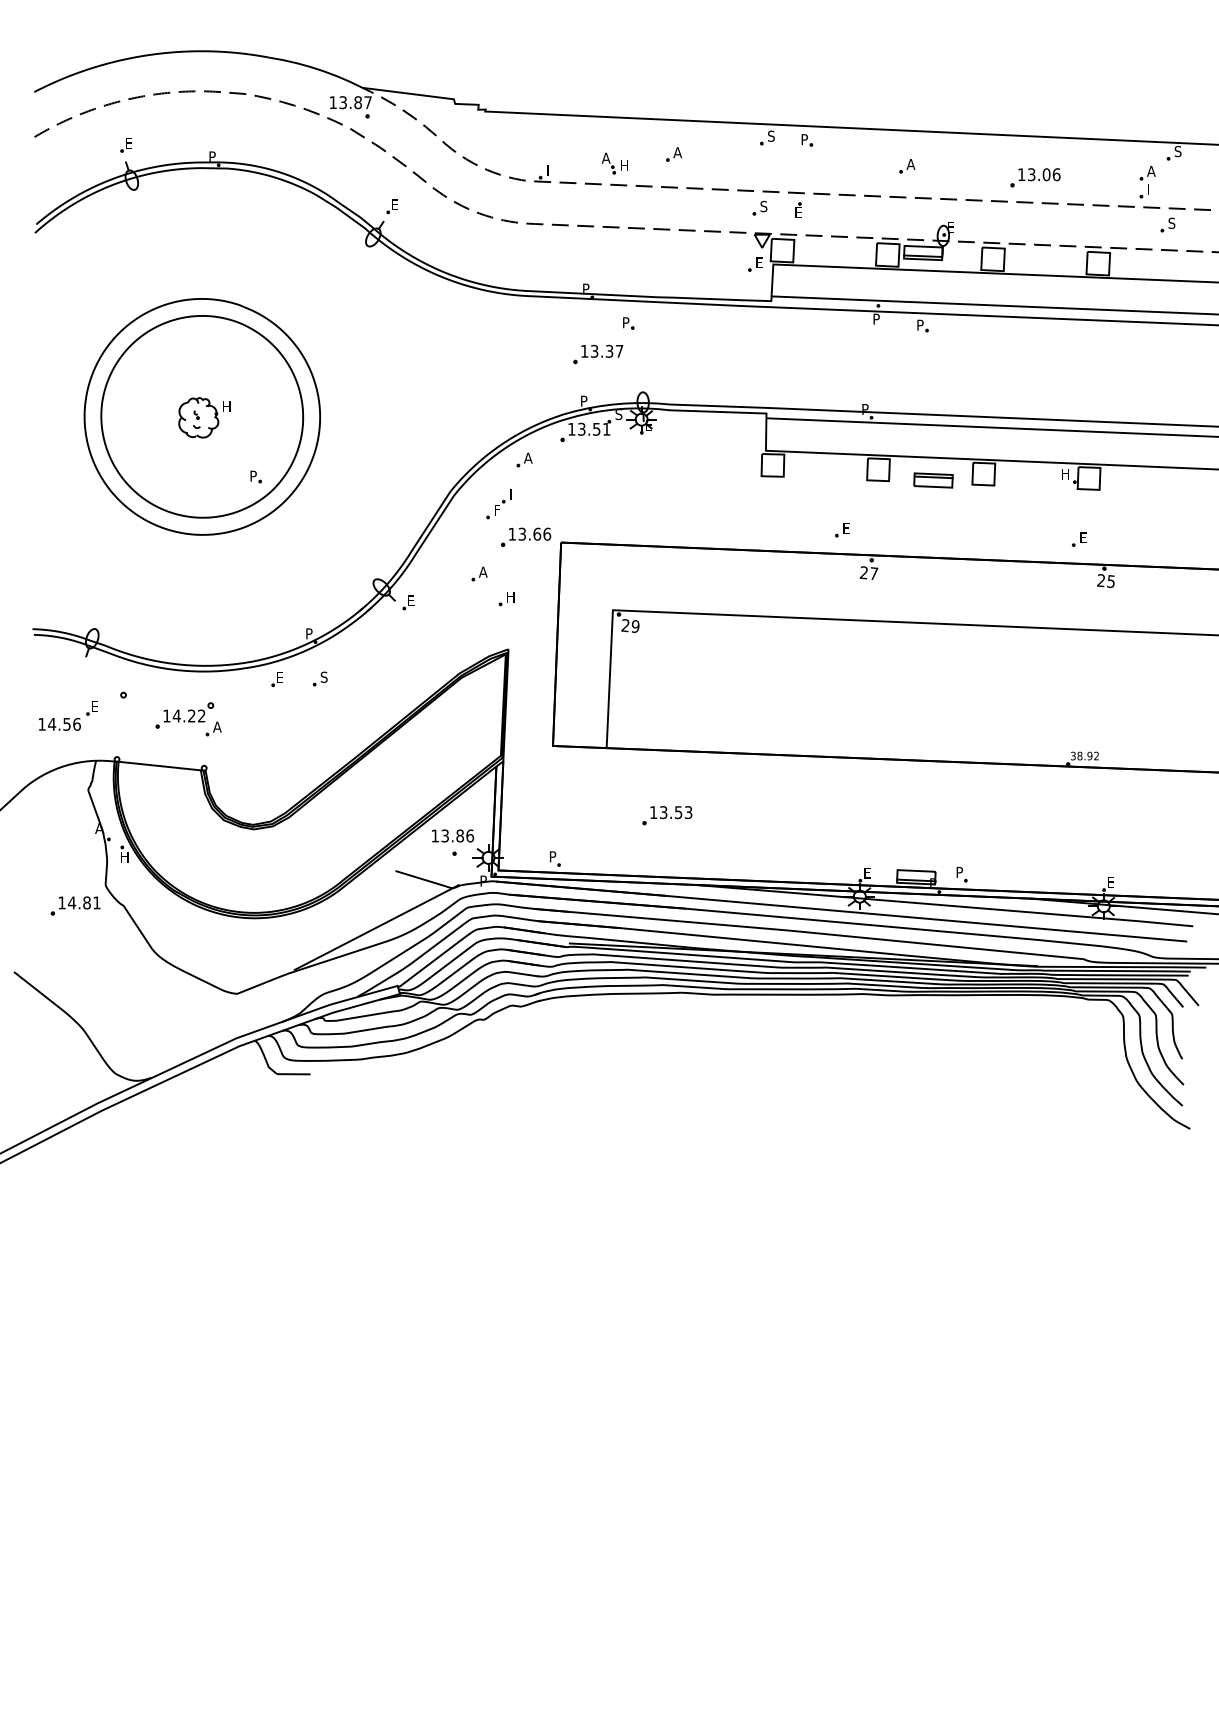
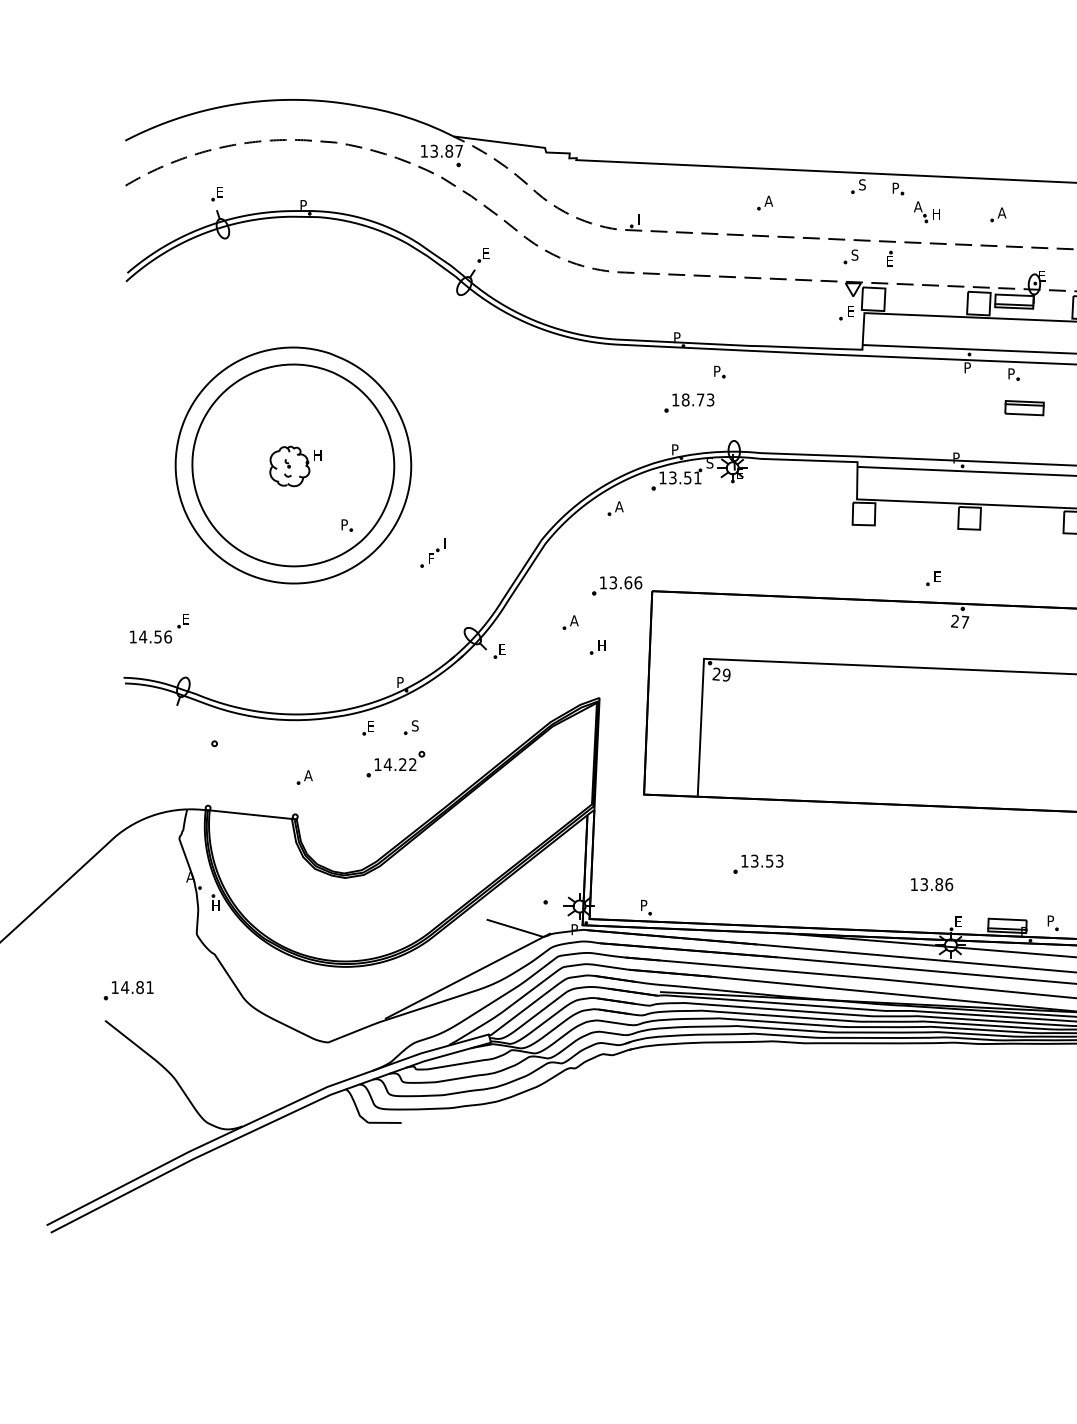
part: (614, 163) -> (926, 212), moved
text: (606, 350) -> (697, 399), 13.37 -> 18.73
part: (933, 480) -> (1024, 408), moved
part: (498, 504) -> (432, 553), moved
part: (68, 715) -> (159, 628), moved
part: (184, 715) -> (395, 764), moved
text: (453, 835) -> (932, 884), moved
part: (75, 905) -> (128, 990), moved

